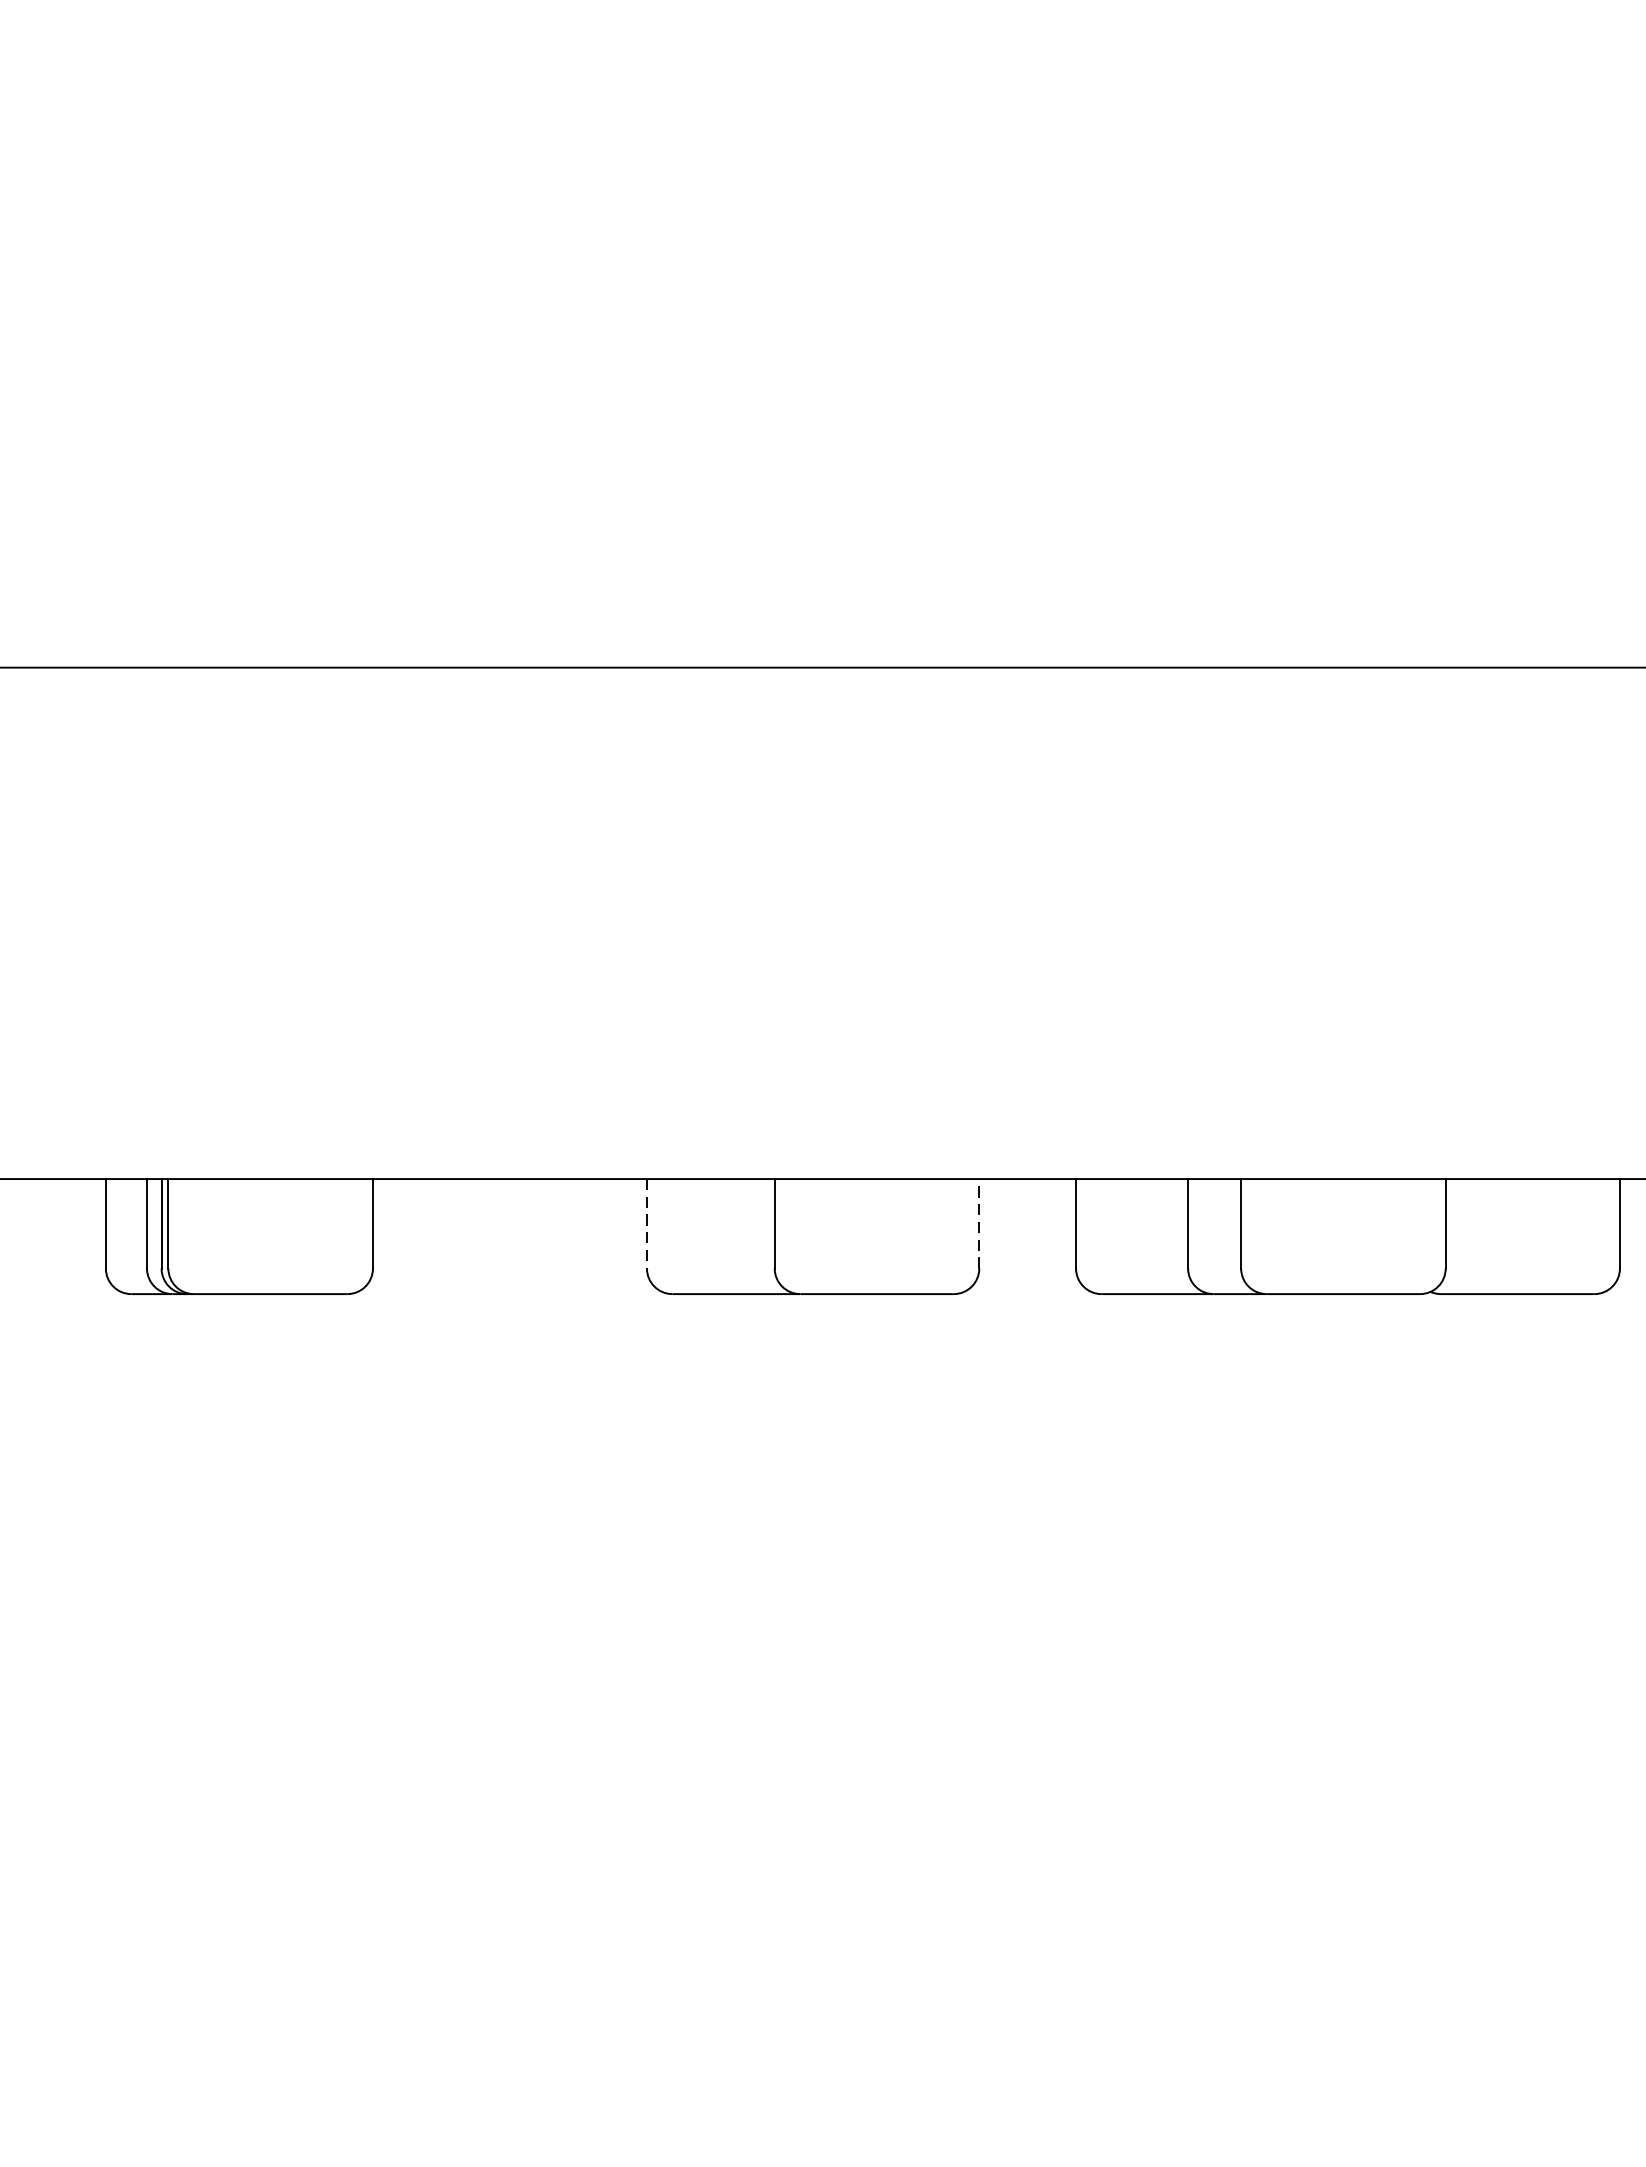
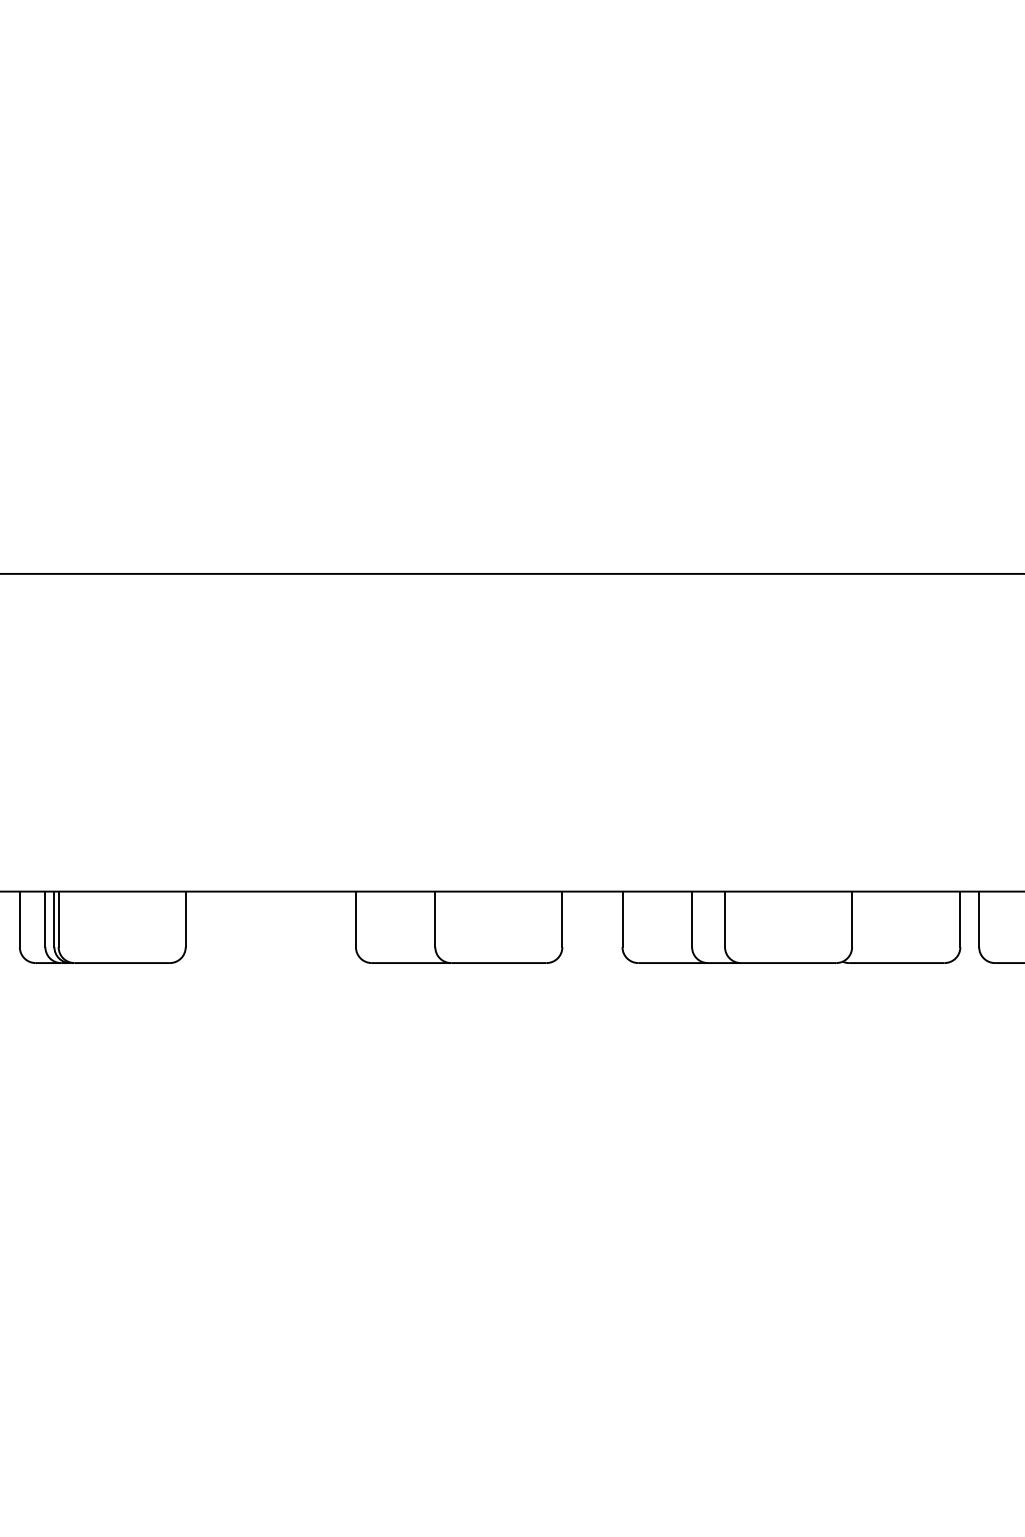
line: (646, 1223) -> (355, 919), dashed -> solid
line: (979, 1223) -> (562, 919), dashed -> solid

